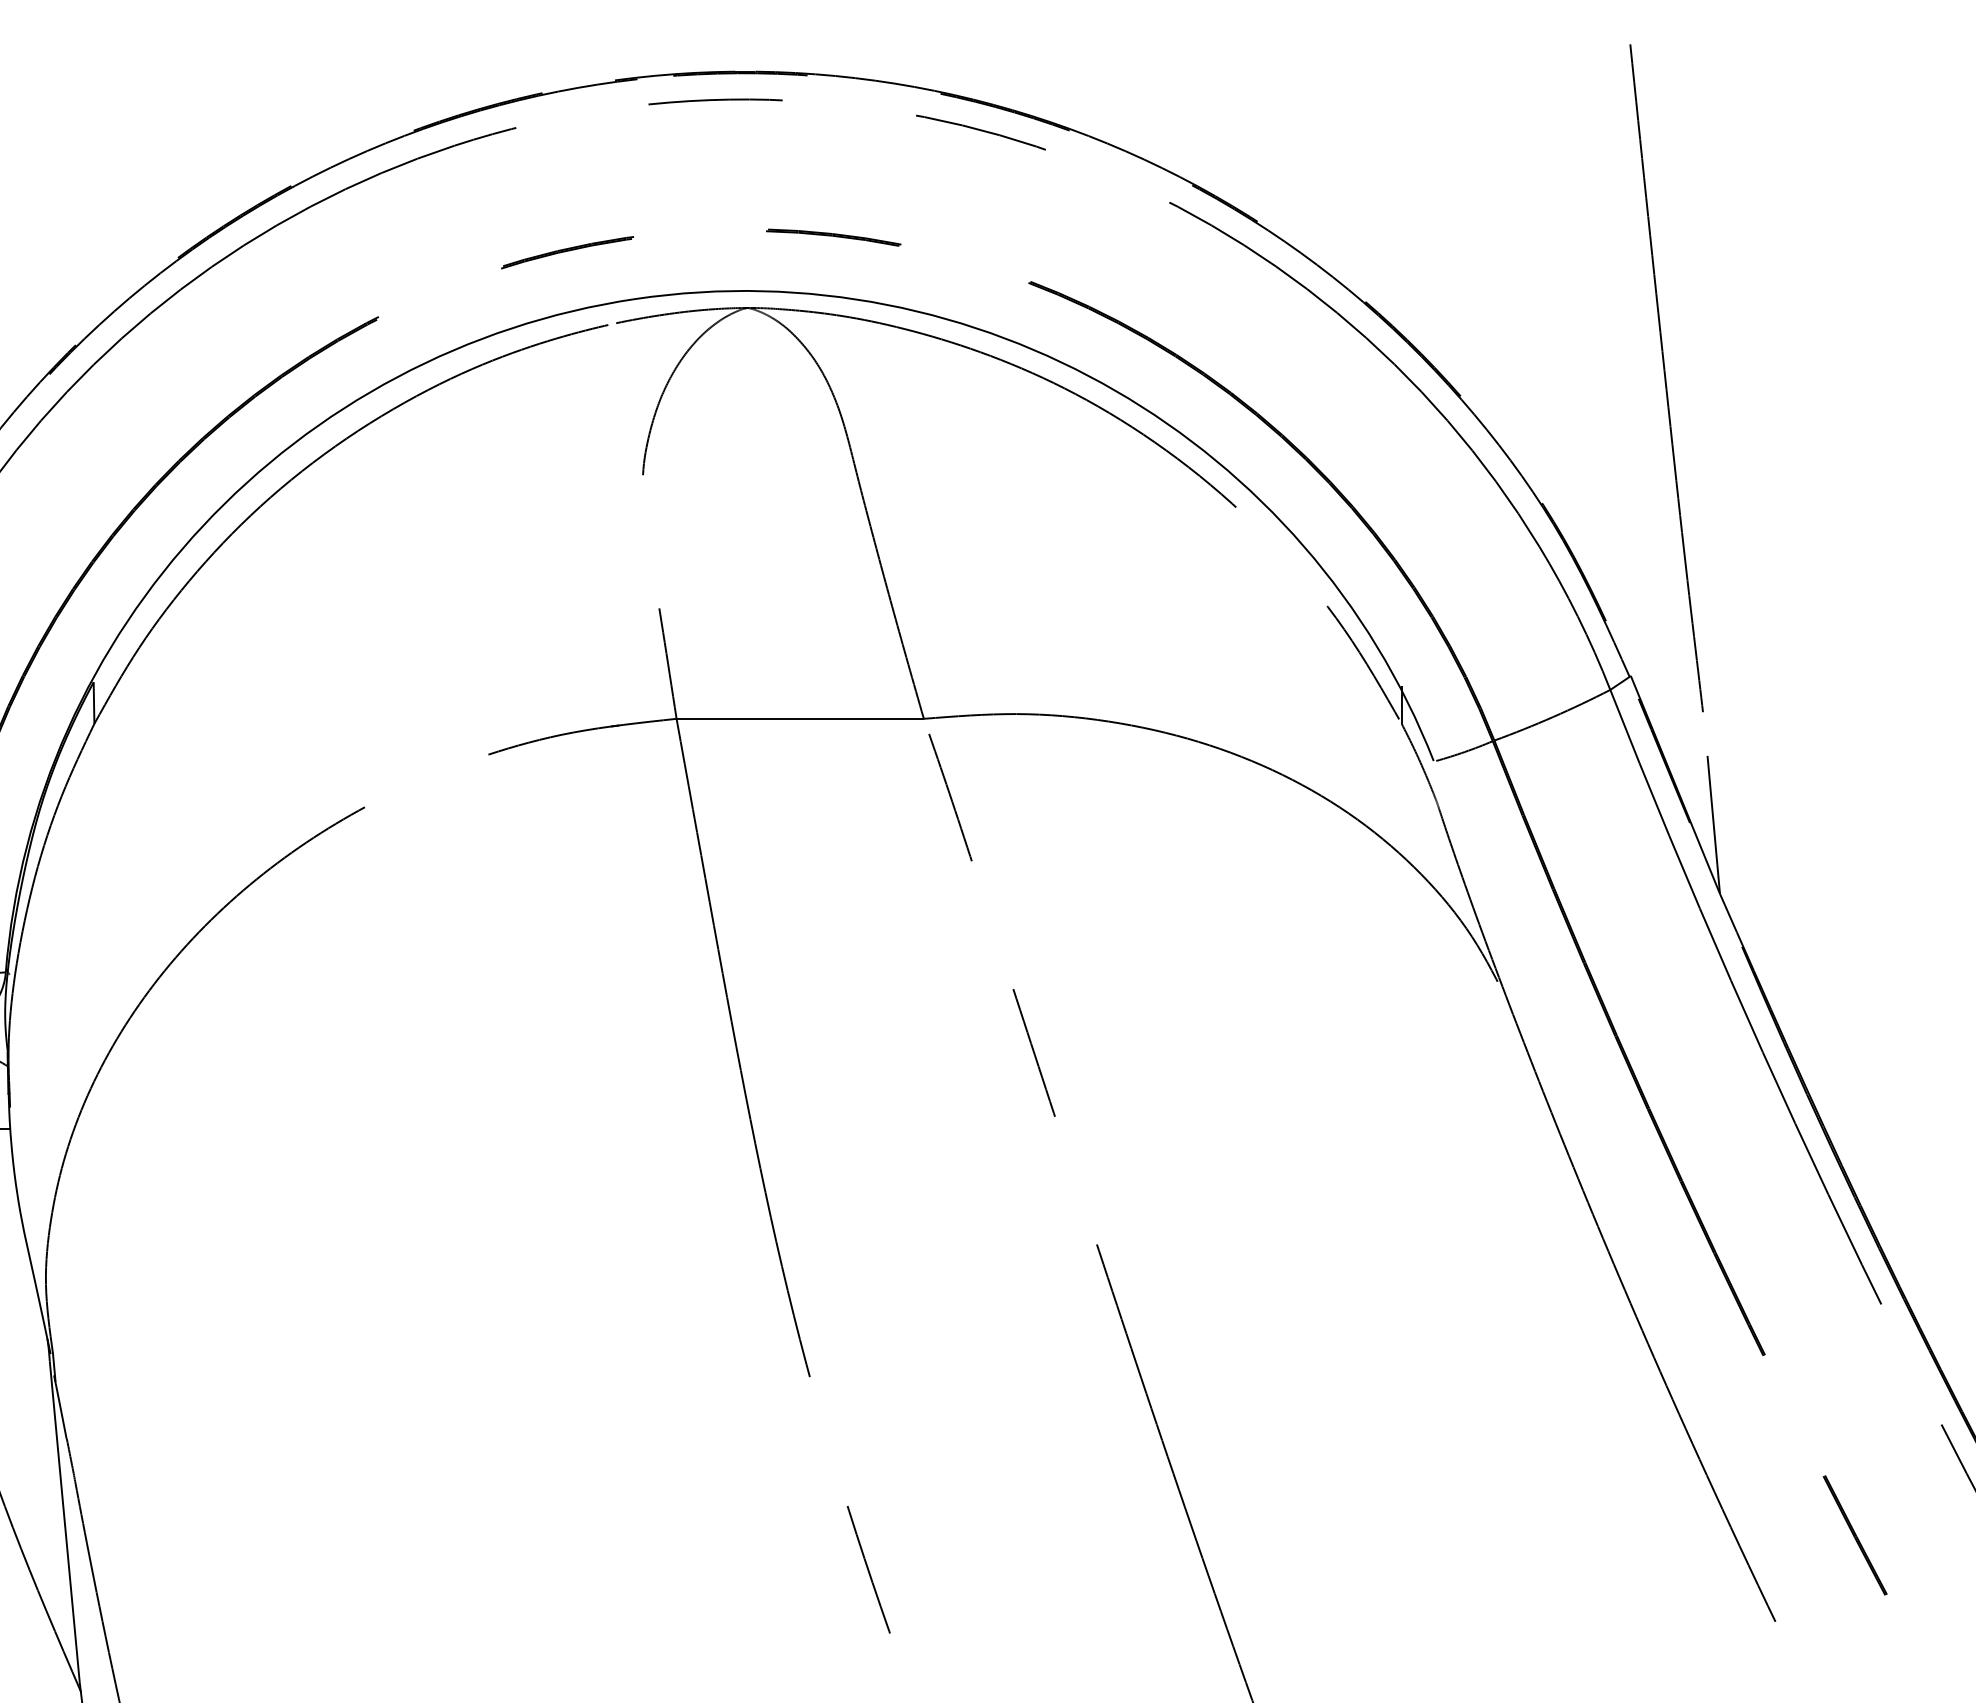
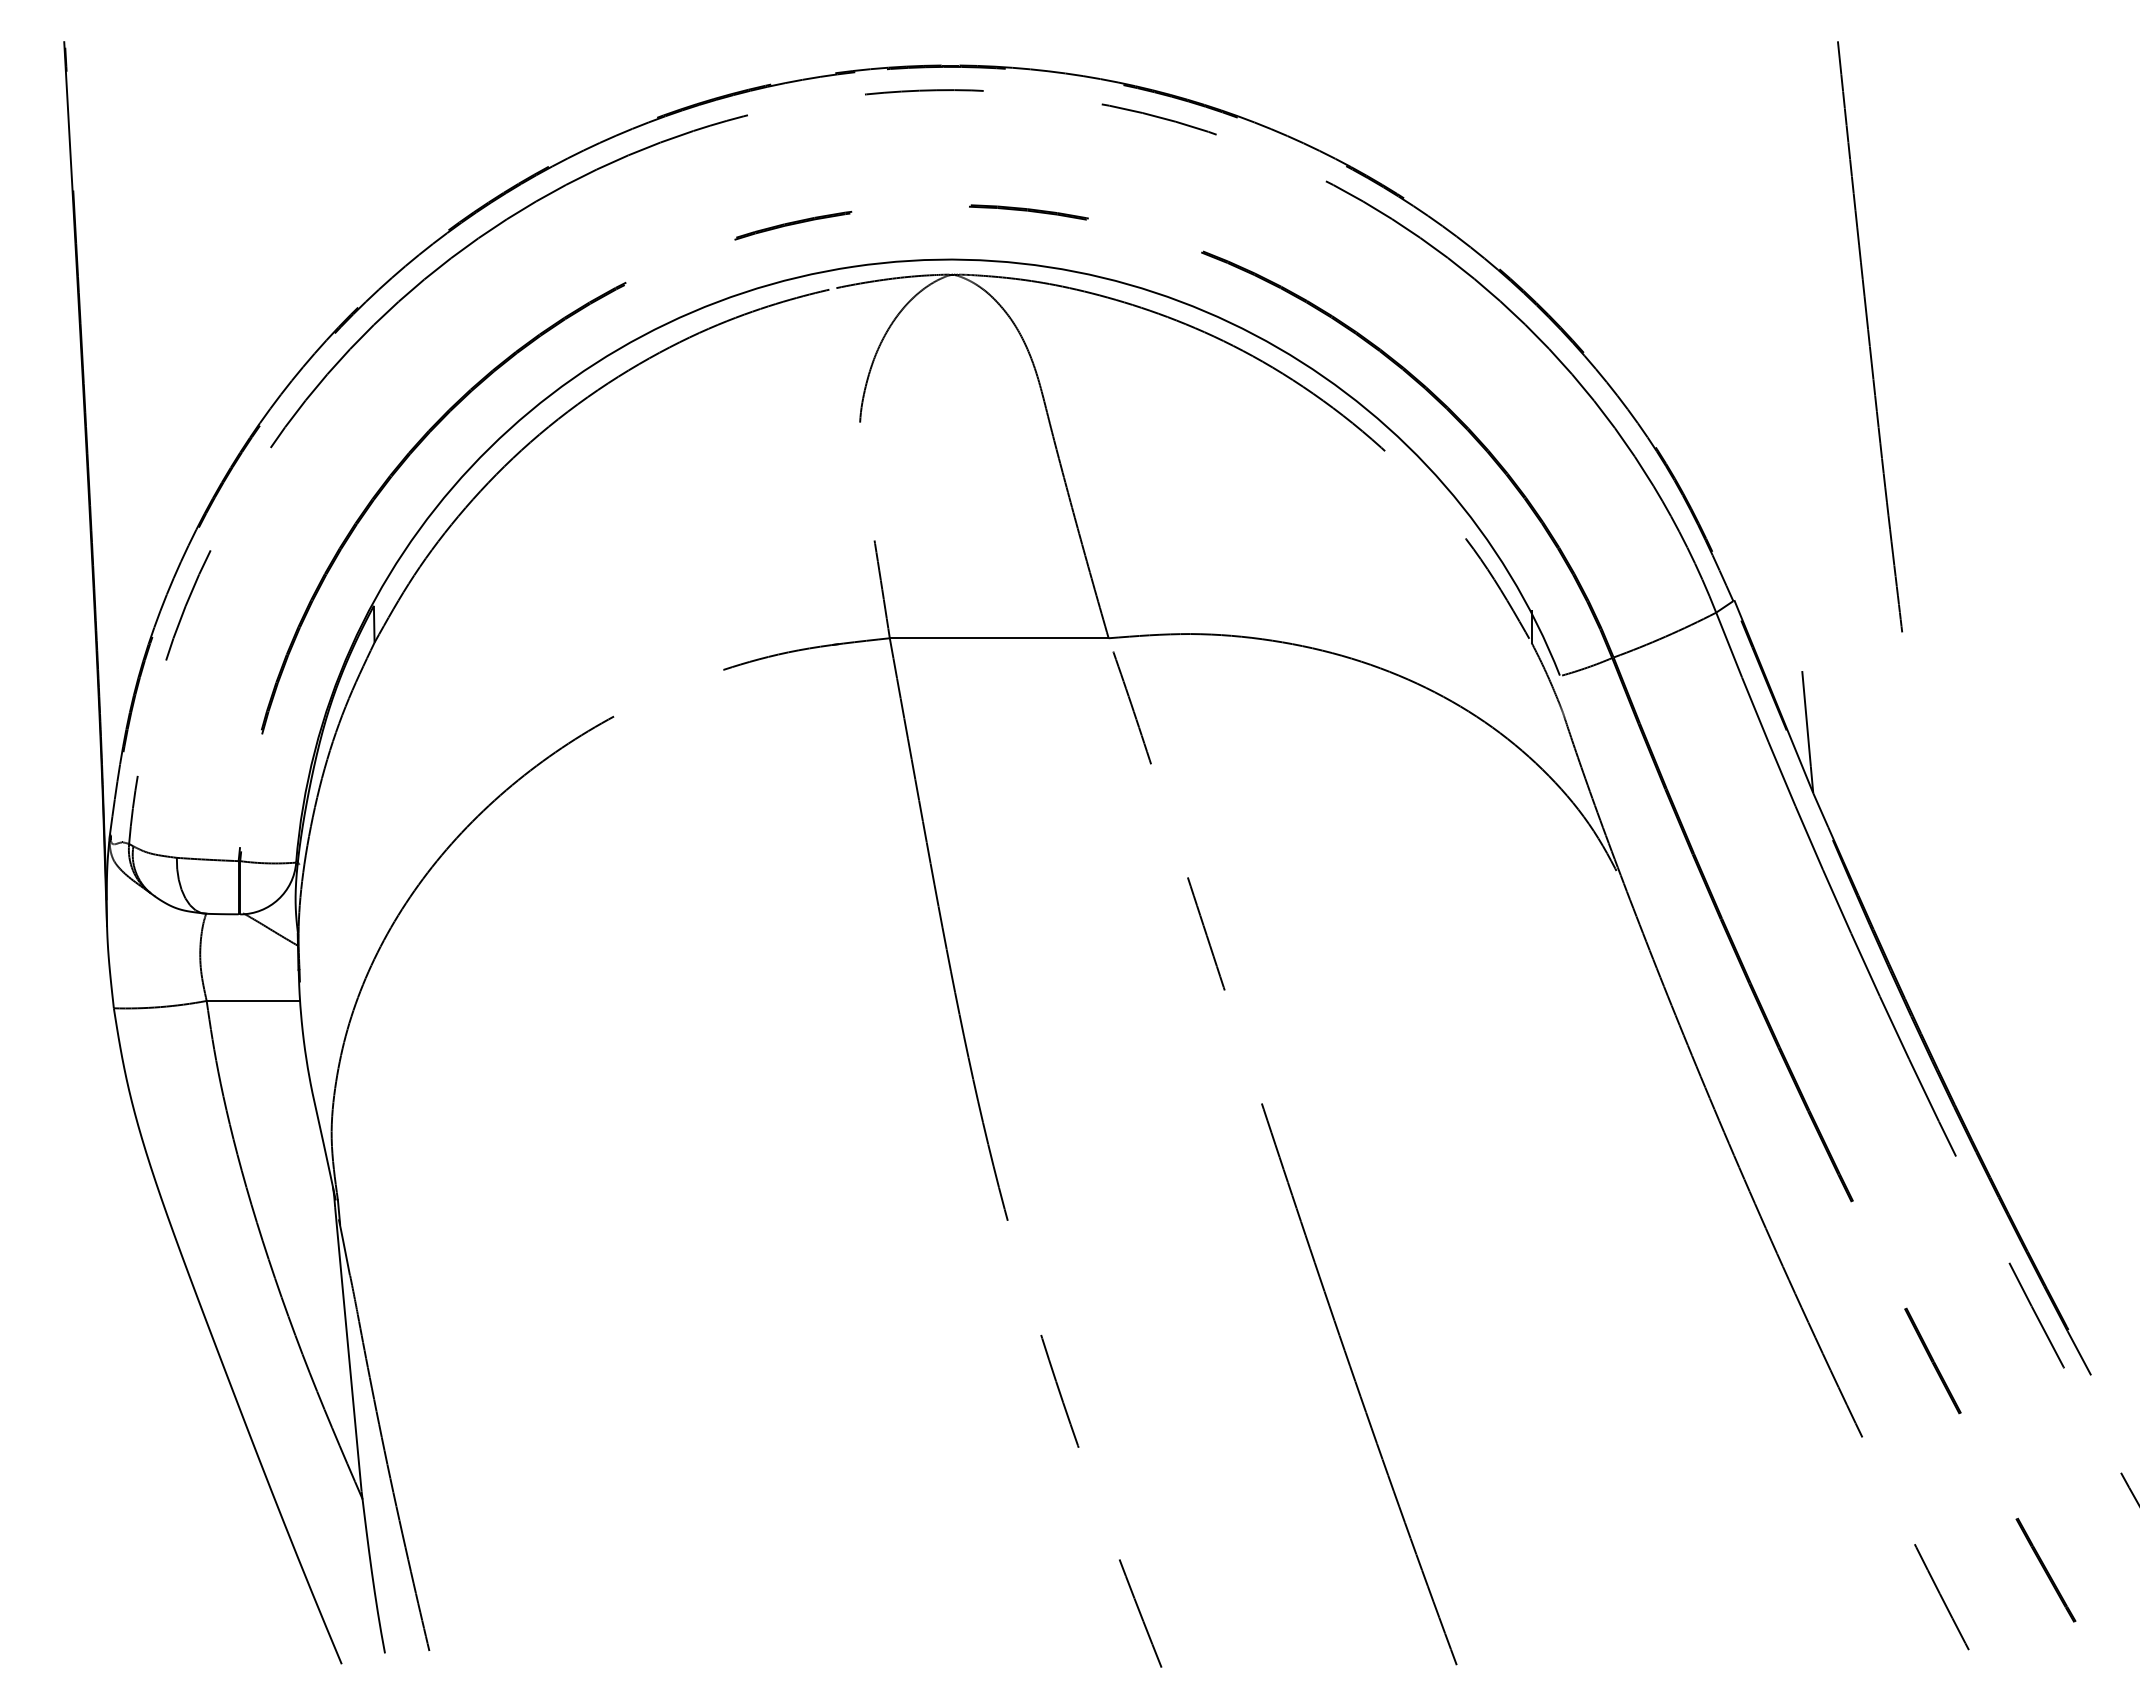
curve: (1666, 377) -> (1869, 336), moved

